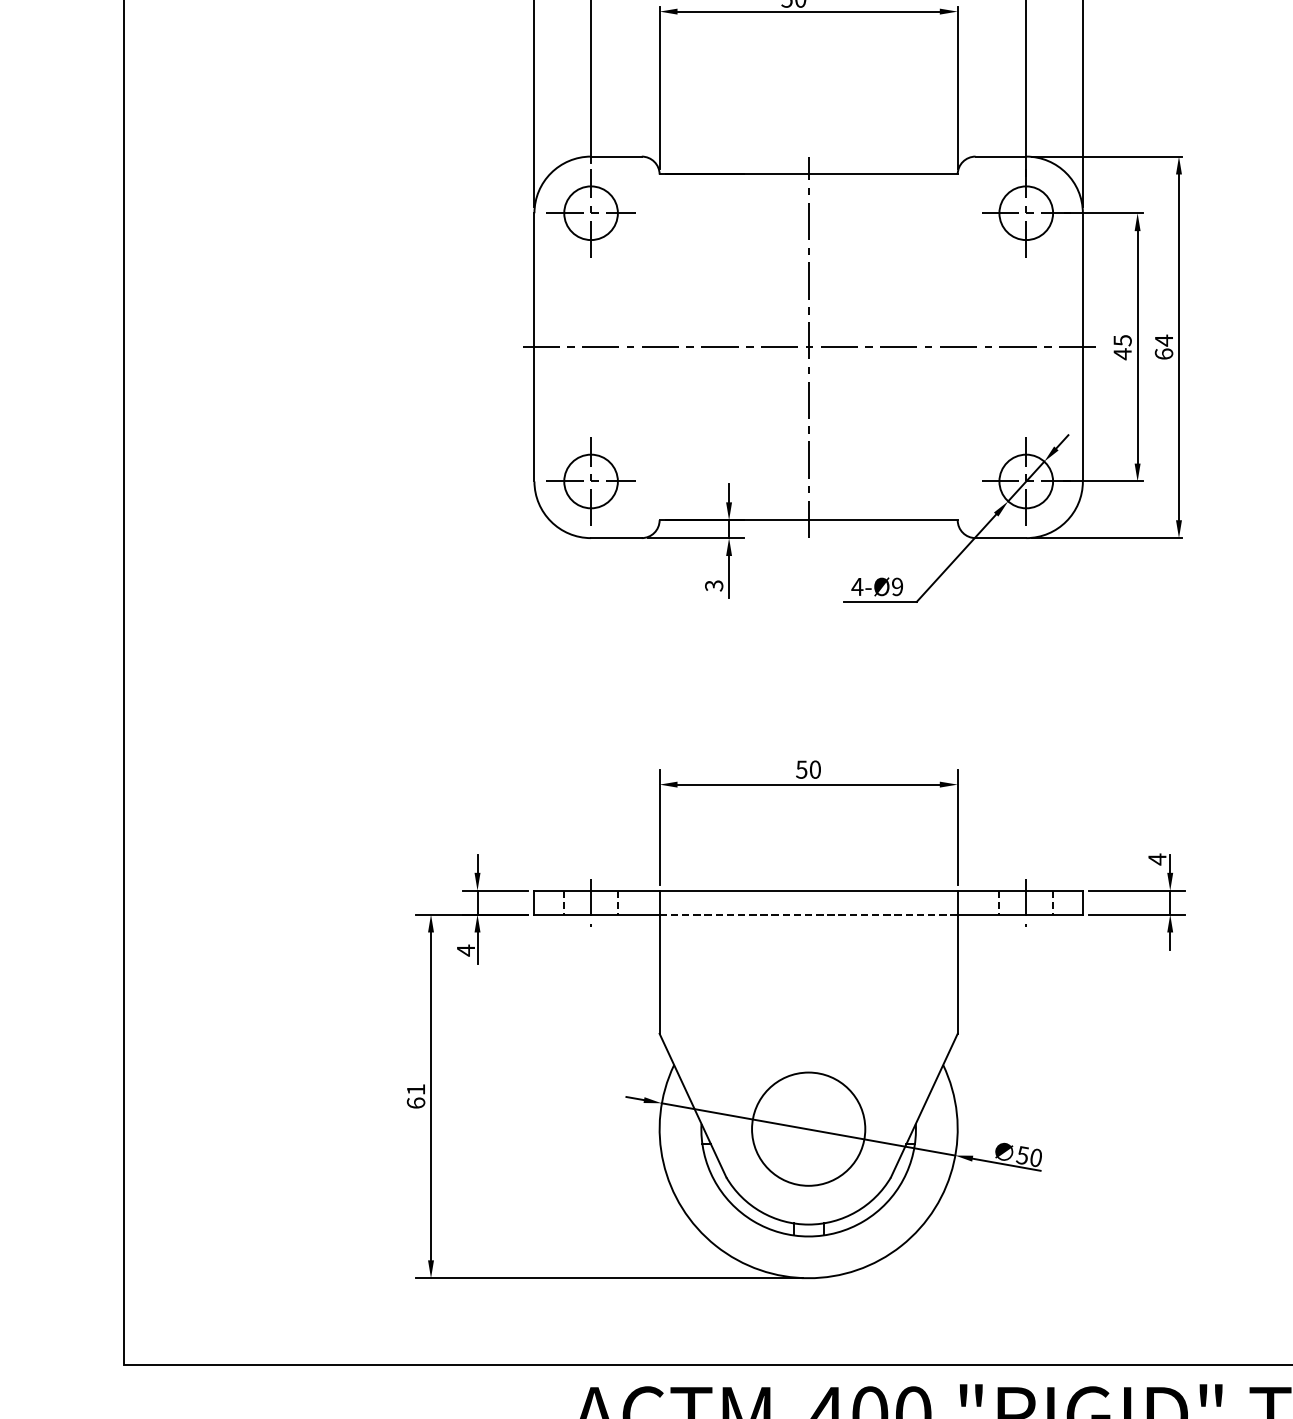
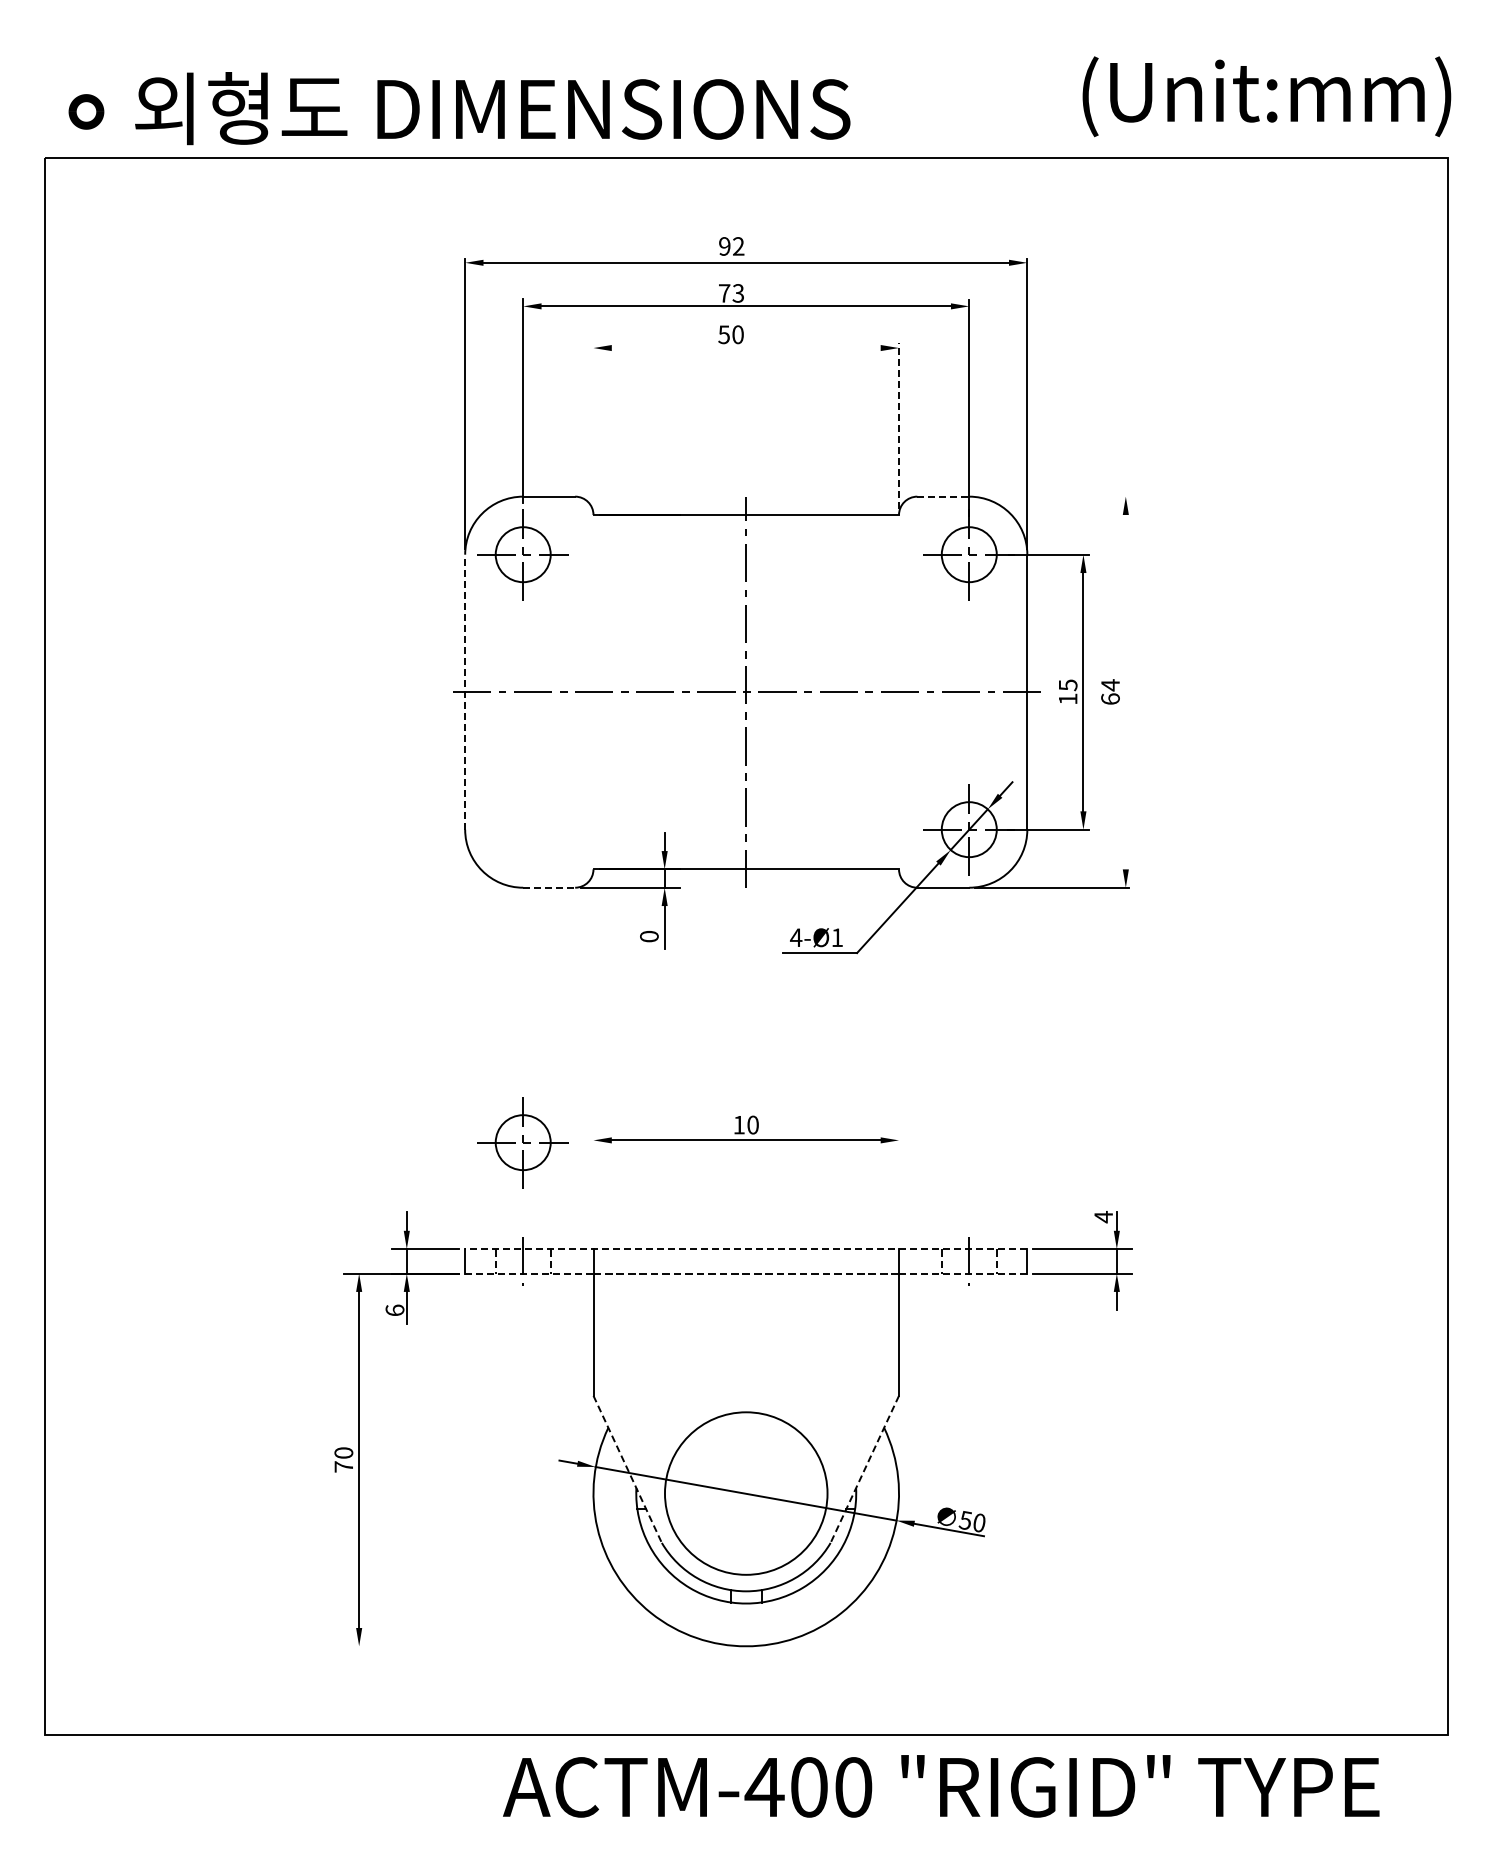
line: (807, 12) -> (745, 348), removed
line: (659, 87) -> (593, 425), removed
line: (958, 88) -> (899, 426), solid -> dashed
line: (1001, 156) -> (943, 496), solid -> dashed
line: (1107, 156) -> (1052, 496), removed
line: (534, 346) -> (465, 691), solid -> dashed
line: (1178, 346) -> (1125, 691), removed
text: (1123, 354) -> (1068, 699), 45 -> 15
part: (590, 481) -> (522, 1142), moved
line: (616, 537) -> (549, 887), solid -> dashed
text: (714, 585) -> (649, 936), 3 -> 0
text: (896, 586) -> (836, 937), 4-Ø9 -> 4-Ø1
text: (801, 770) -> (738, 1125), 50 -> 10
line: (659, 827) -> (593, 1184), removed
line: (958, 827) -> (899, 1184), removed
line: (807, 891) -> (745, 1249), solid -> dashed
line: (597, 914) -> (529, 1273), solid -> dashed
line: (1020, 914) -> (963, 1273), solid -> dashed
text: (465, 950) -> (394, 1310), 4 -> 6
text: (415, 1095) -> (343, 1459), 61 -> 70
line: (692, 1105) -> (627, 1469), solid -> dashed
line: (924, 1105) -> (864, 1469), solid -> dashed
circle: (808, 1129) -> (746, 1493), size x1.4
line: (608, 1278) -> (541, 1646), removed

